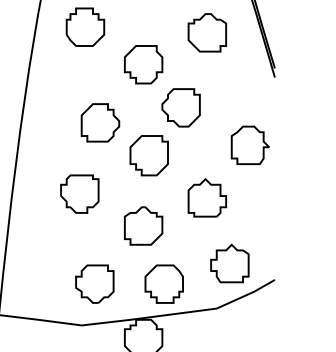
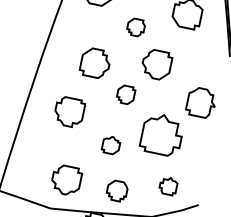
part: (143, 64) -> (135, 27), size x0.6
part: (148, 155) -> (125, 94), size x0.6
part: (206, 197) -> (161, 134), size x1.4
part: (143, 225) -> (111, 144), size x0.6
part: (229, 263) -> (168, 185), size x0.6
part: (163, 283) -> (116, 190), size x0.7

